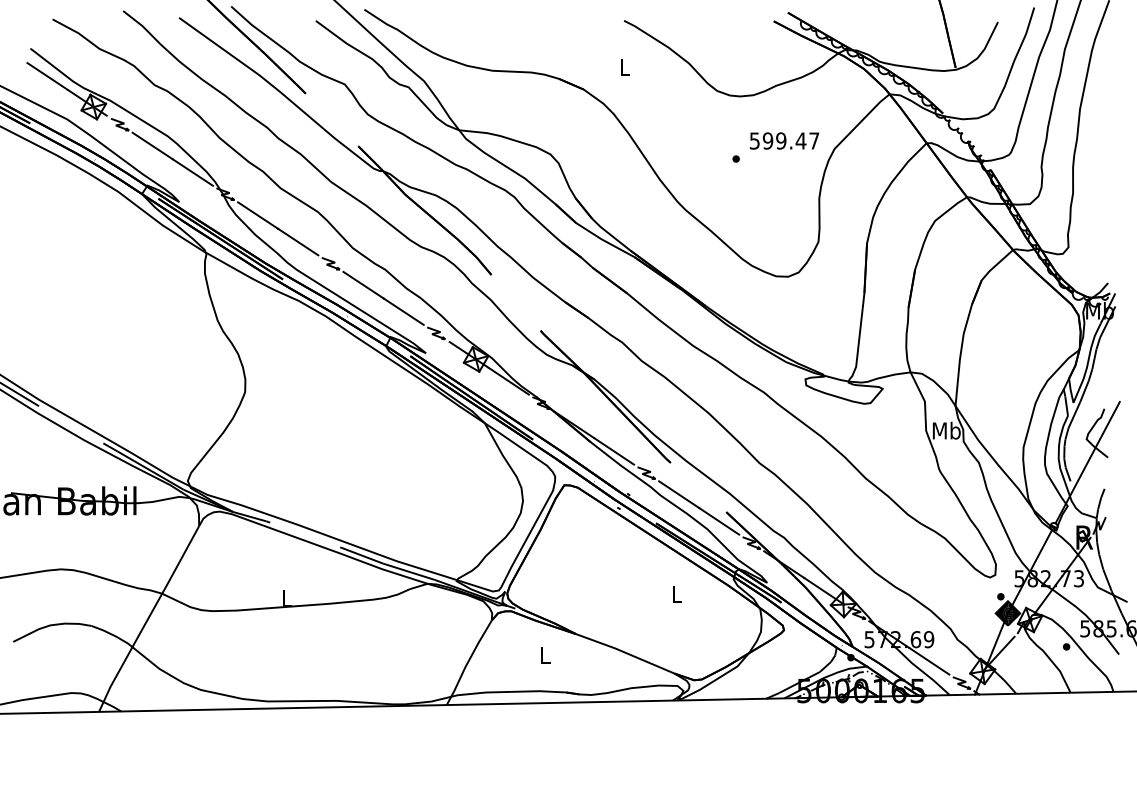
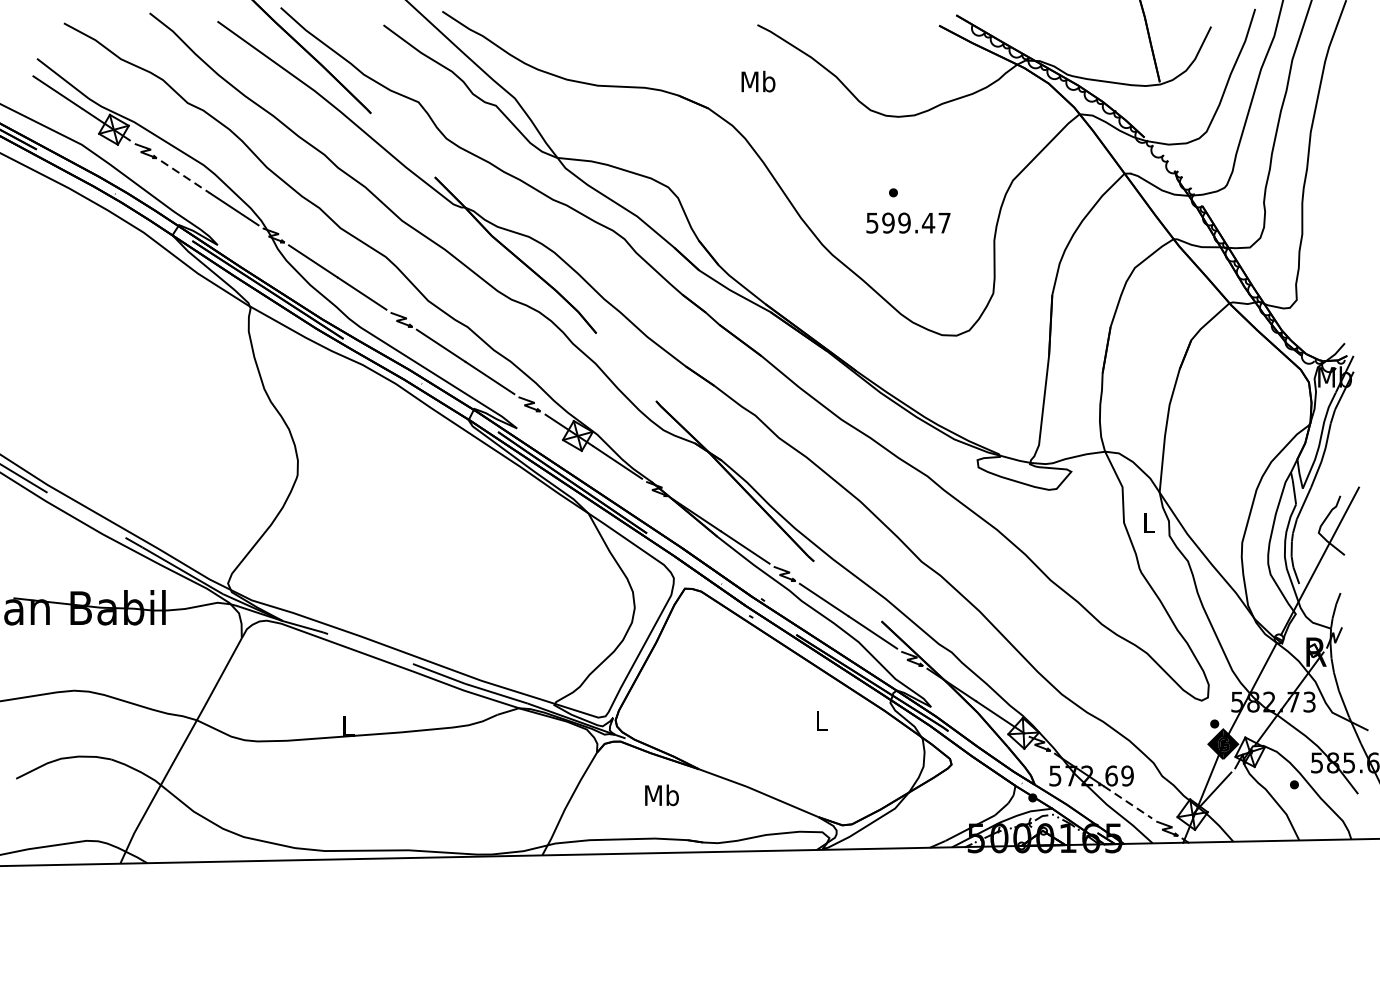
text: (624, 67) -> (757, 81), L -> Mb
text: (784, 140) -> (908, 222), moved
line: (153, 146) -> (186, 177), solid -> dashed
text: (946, 430) -> (1148, 522), Mb -> L
text: (545, 655) -> (662, 795), L -> Mb
line: (929, 661) -> (1128, 802), solid -> dashed

